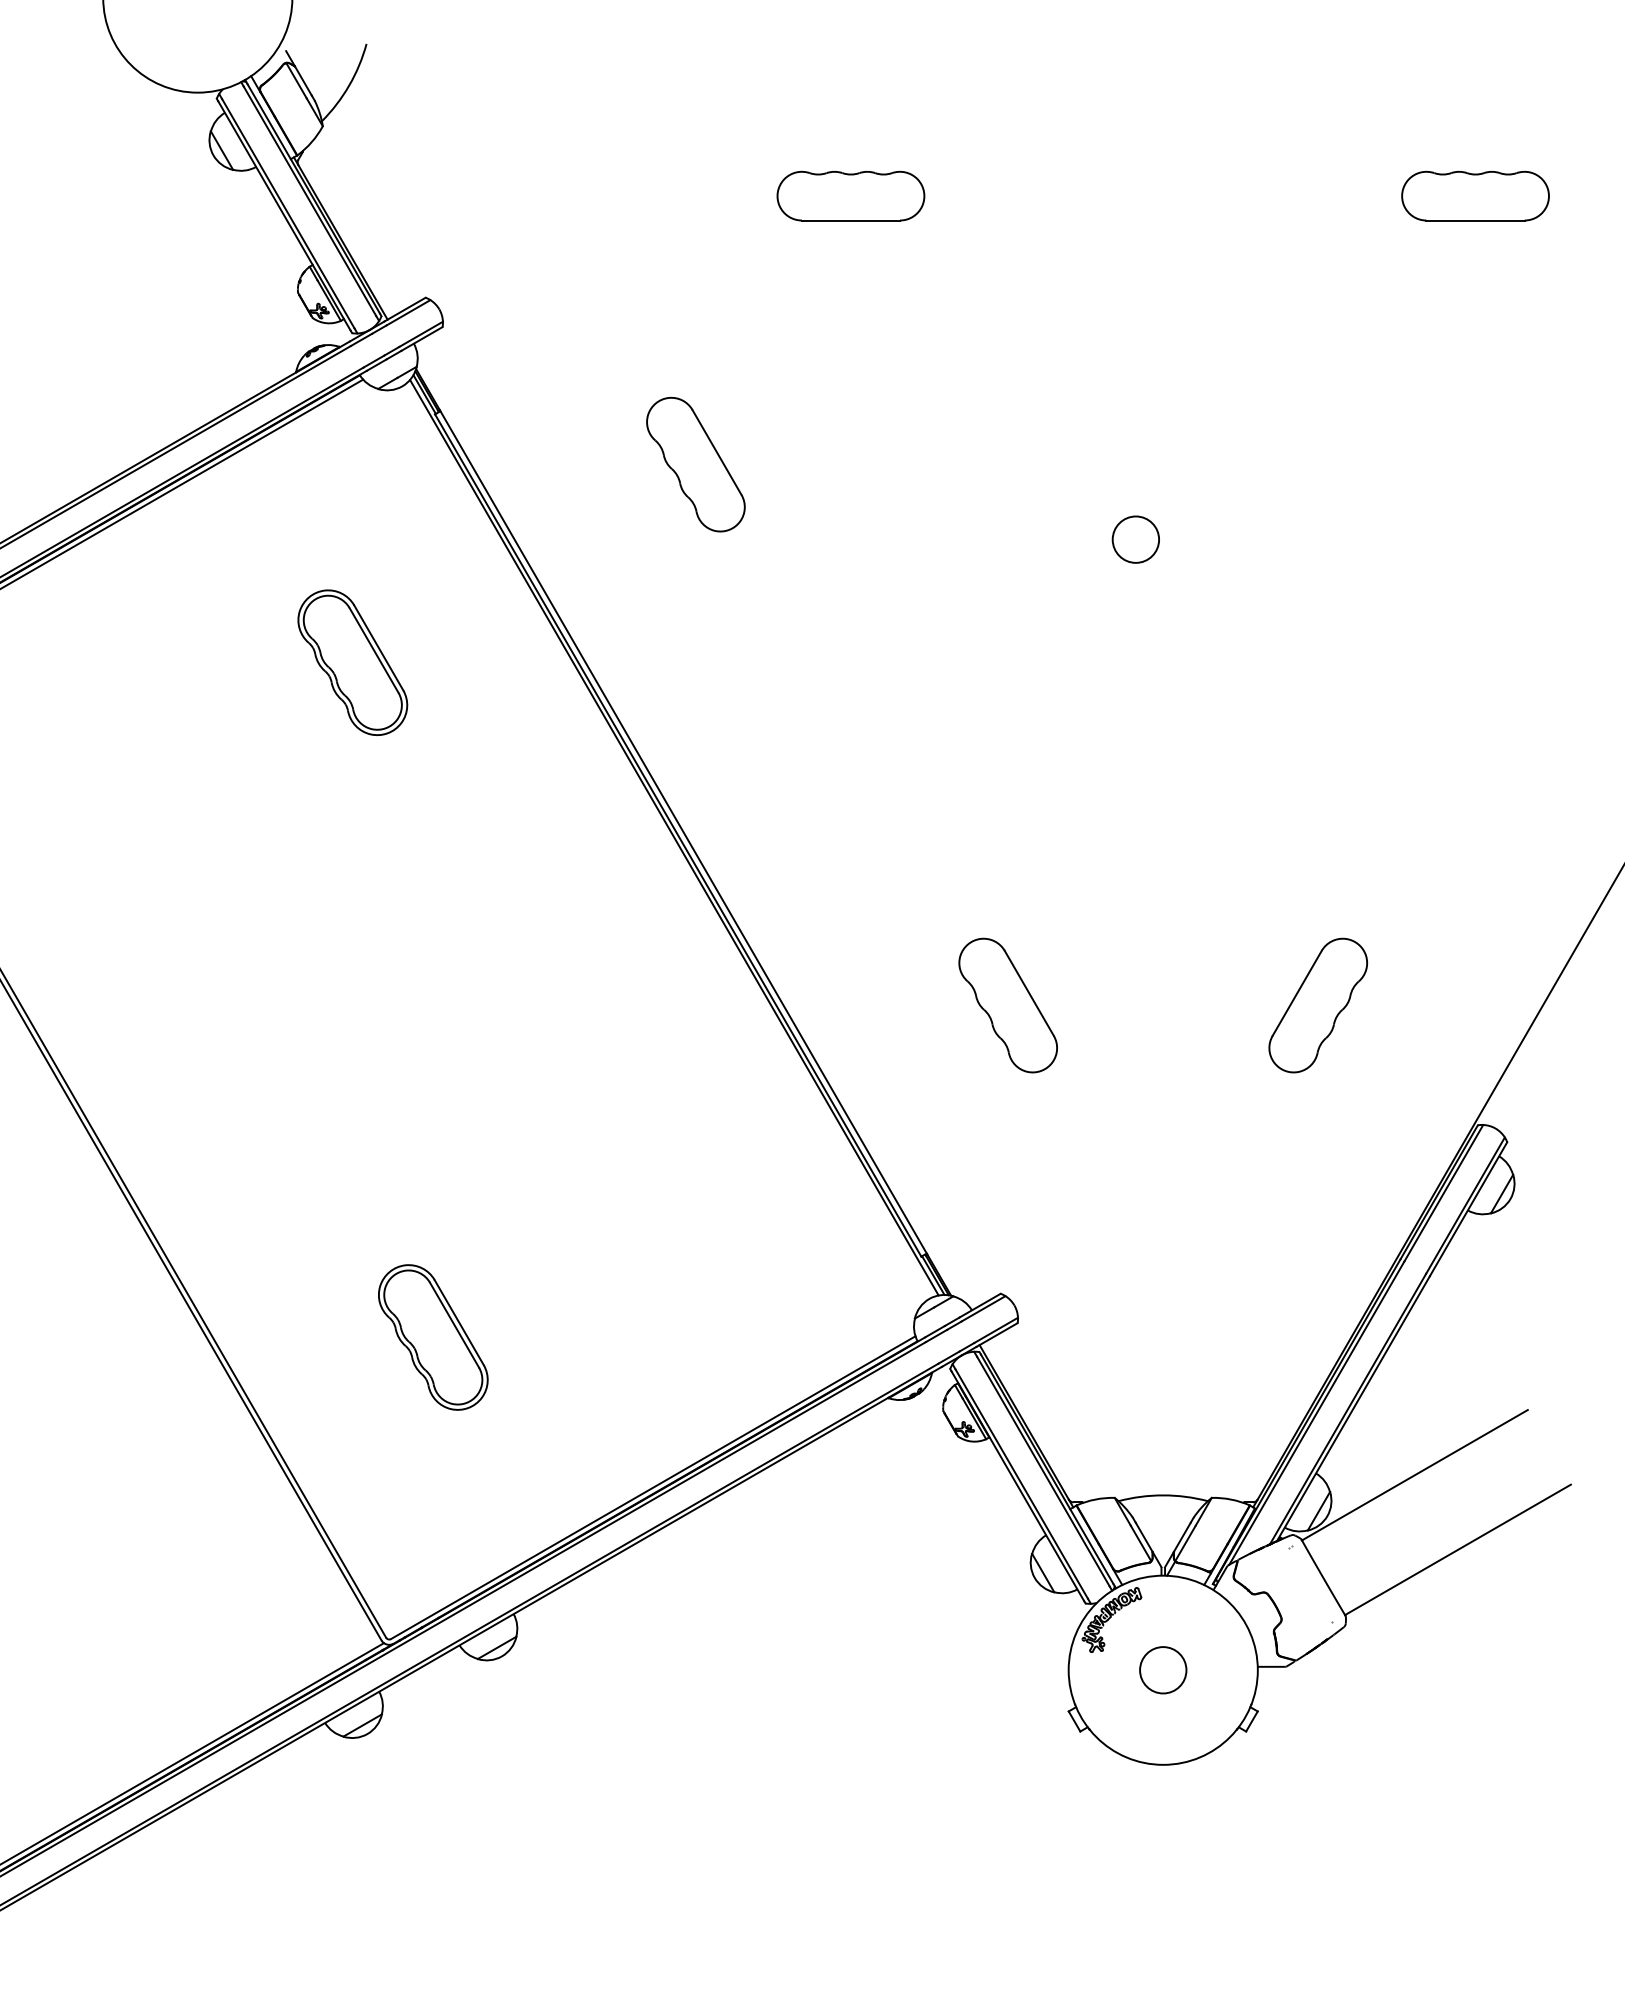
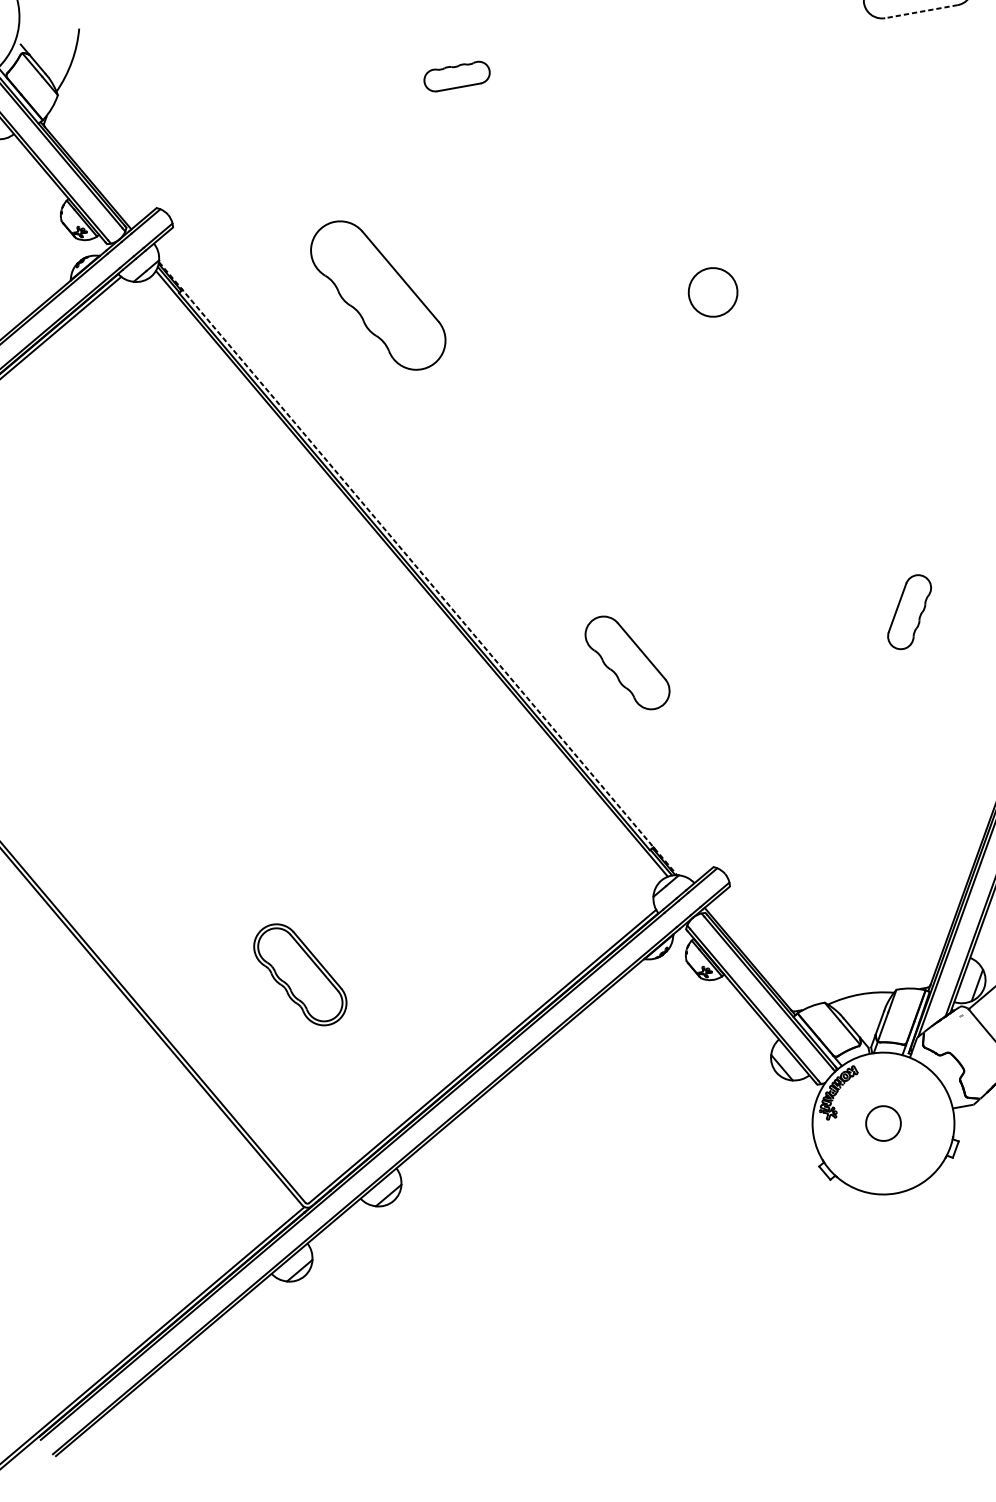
part: (850, 195) -> (456, 76), size x0.6
line: (1475, 220) -> (921, 11), solid -> dashed
part: (695, 464) -> (377, 295), size x1.6
circle: (1135, 539) -> (712, 292), size x1.4
part: (352, 662) -> (151, 487), removed
line: (683, 832) -> (417, 568), solid -> dashed
part: (1007, 1005) -> (627, 662), moved
part: (1317, 1005) -> (909, 612), size x0.7

